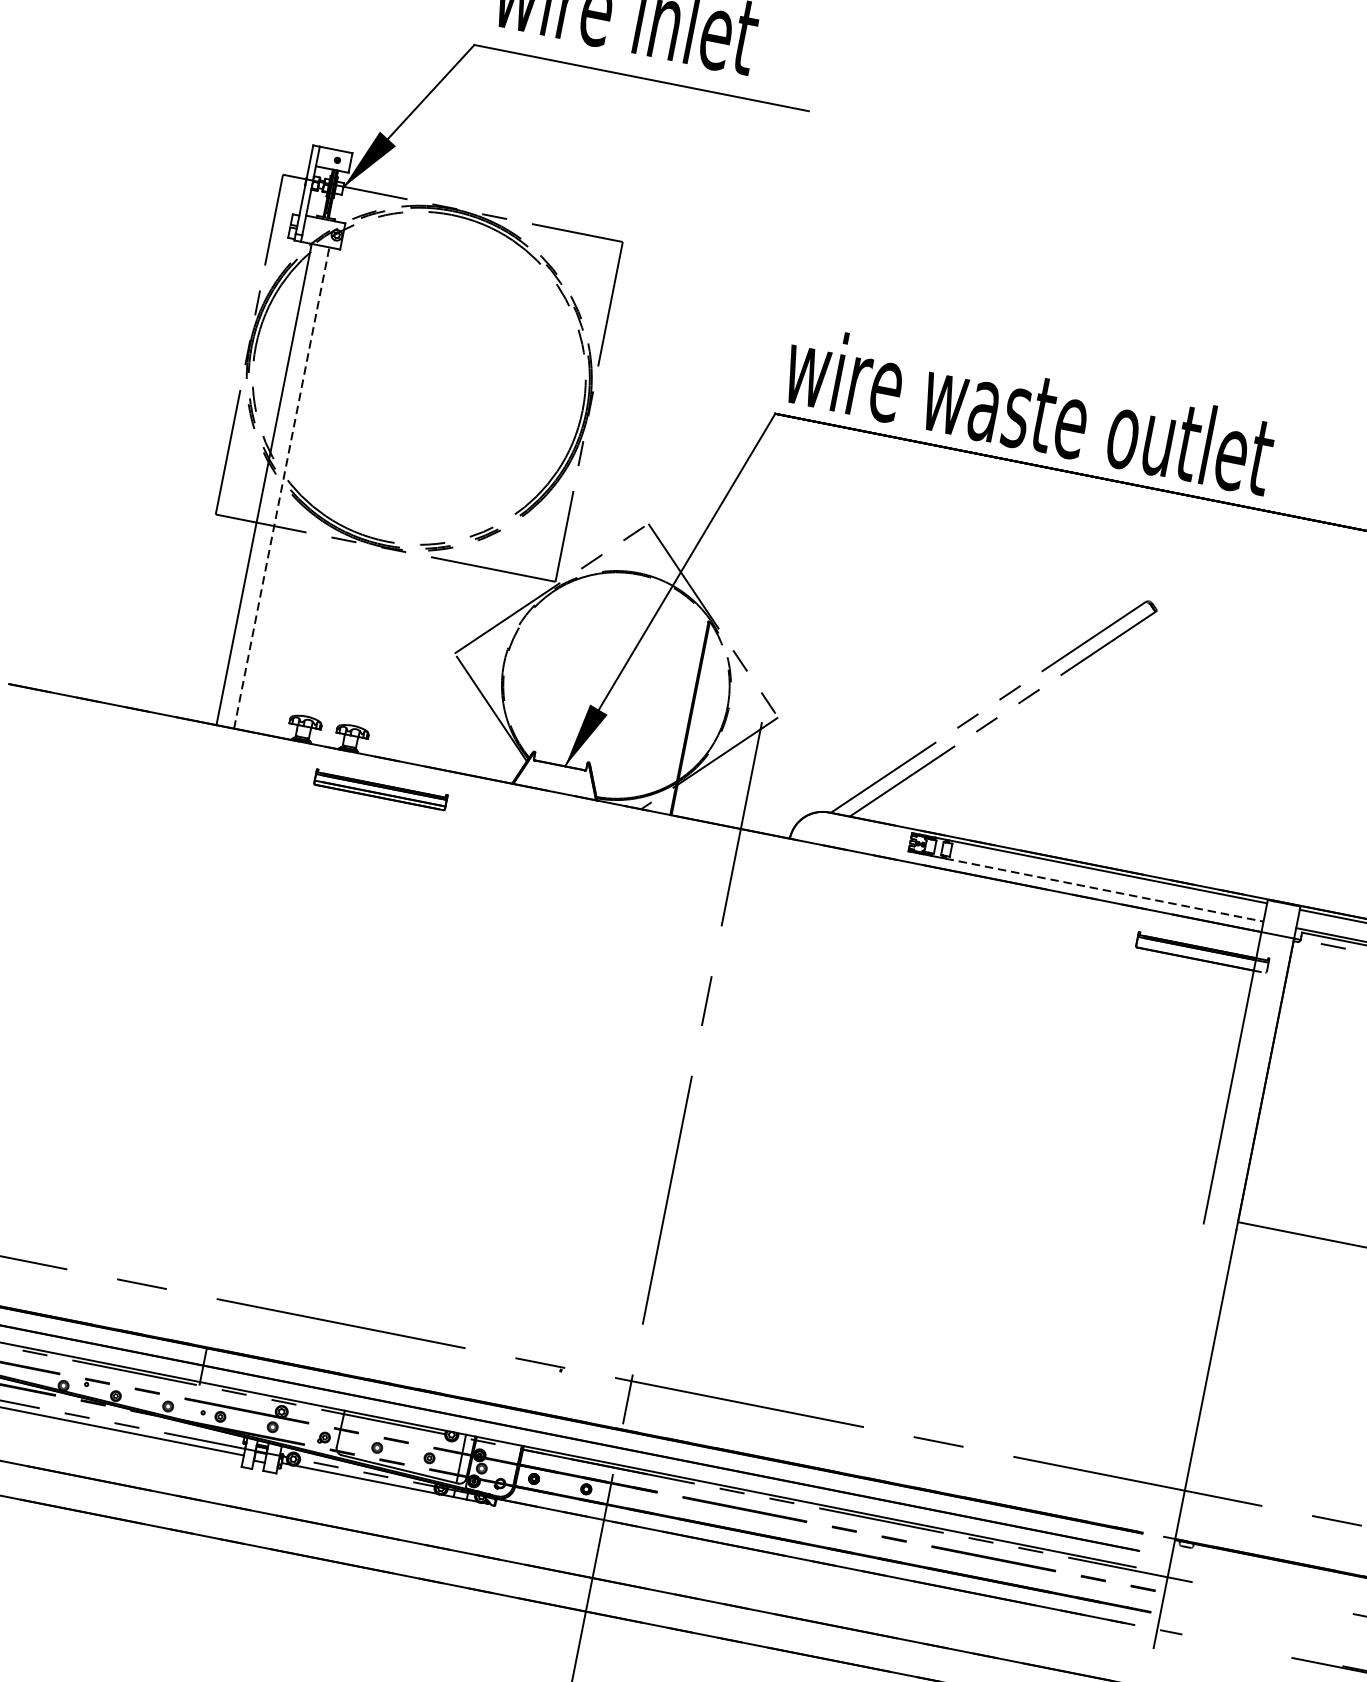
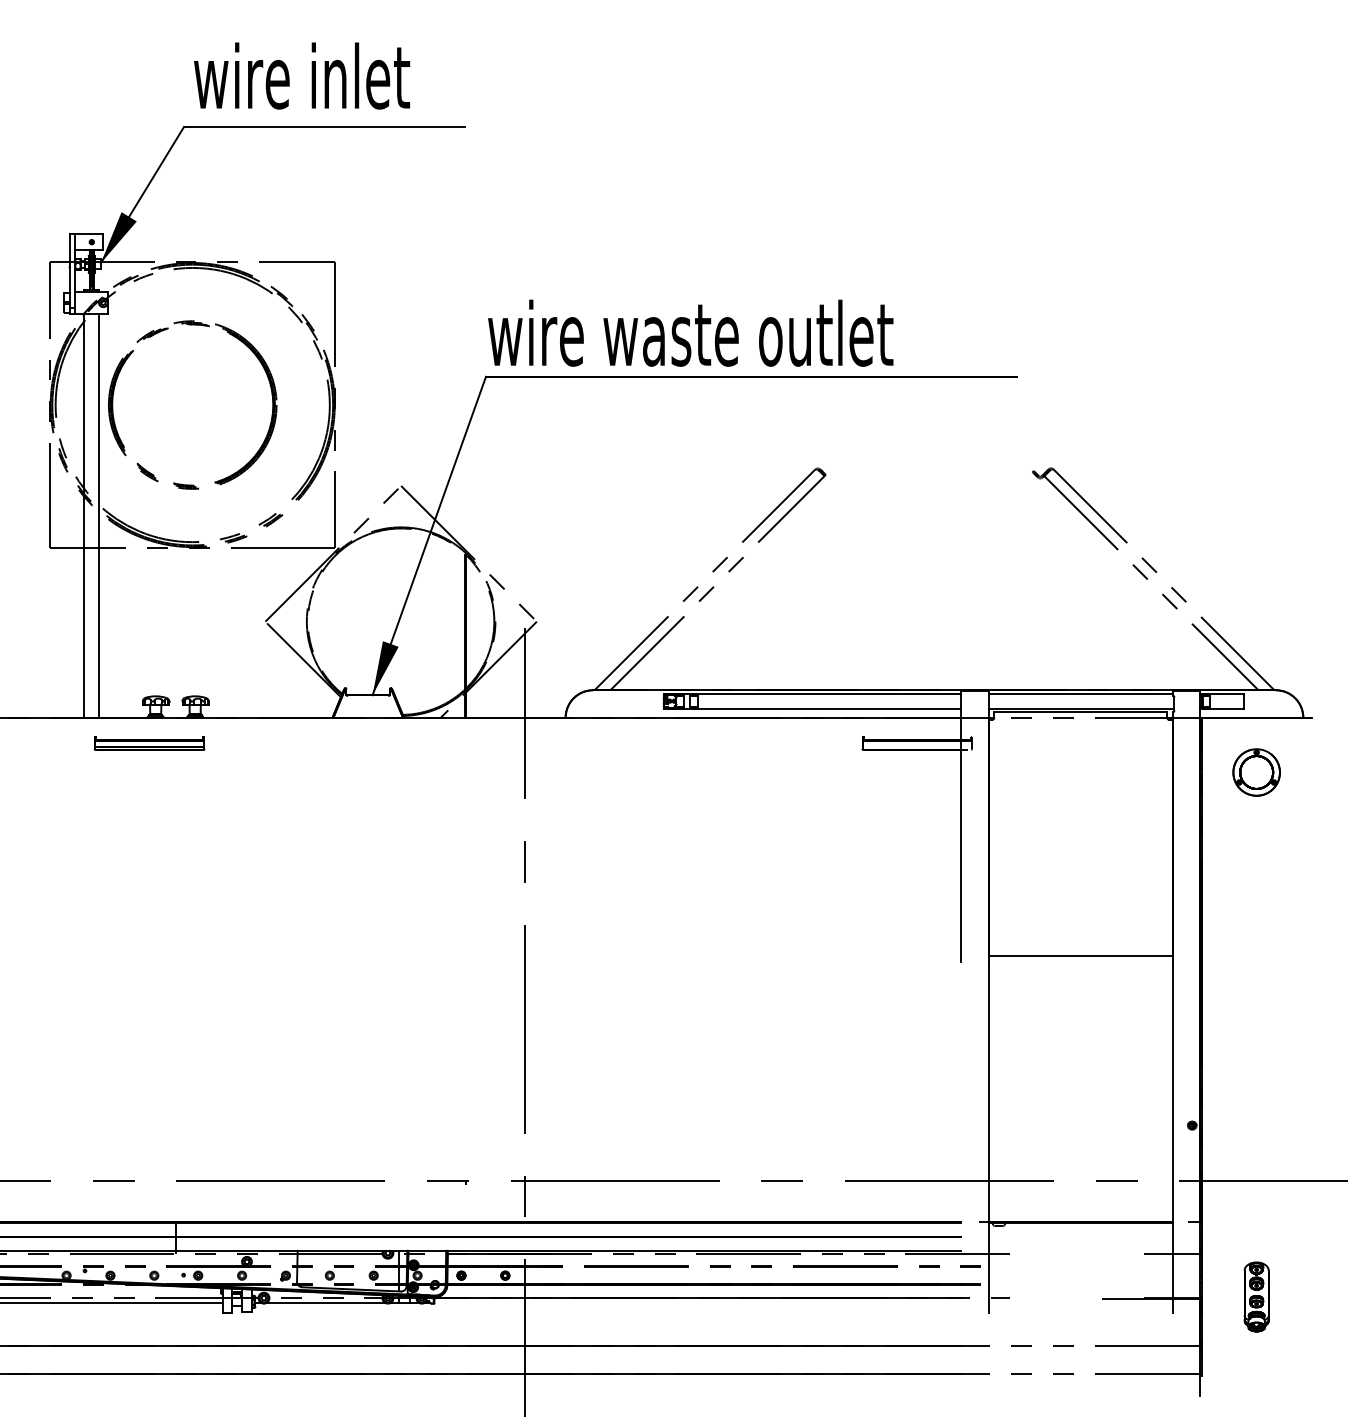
part: (361, 301) -> (133, 352), added
line: (282, 487) -> (99, 515), dashed -> solid
part: (380, 789) -> (149, 743), moved
line: (1105, 889) -> (828, 708), dashed -> solid

